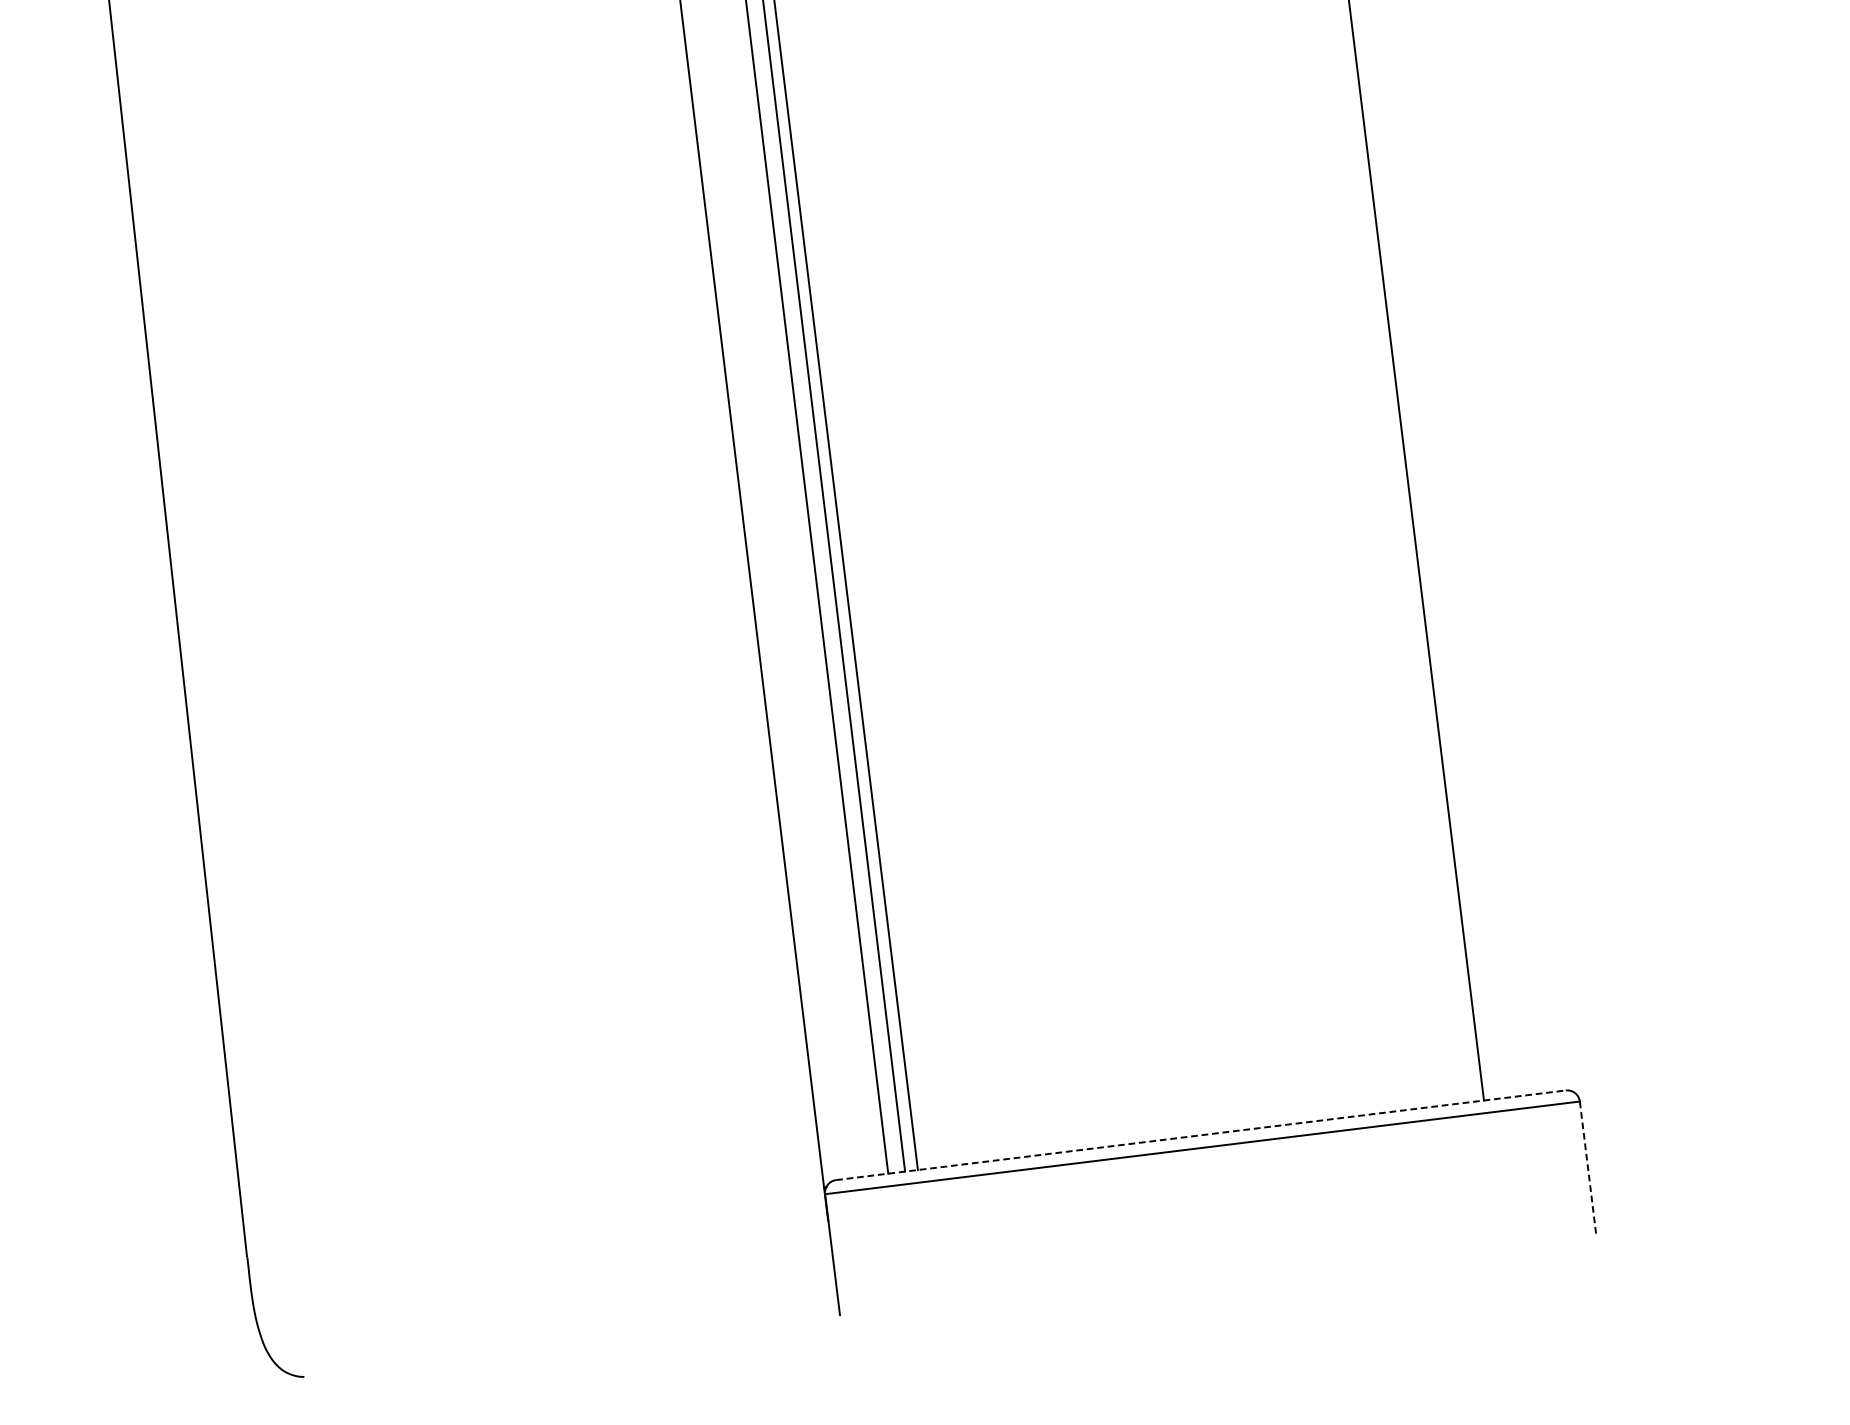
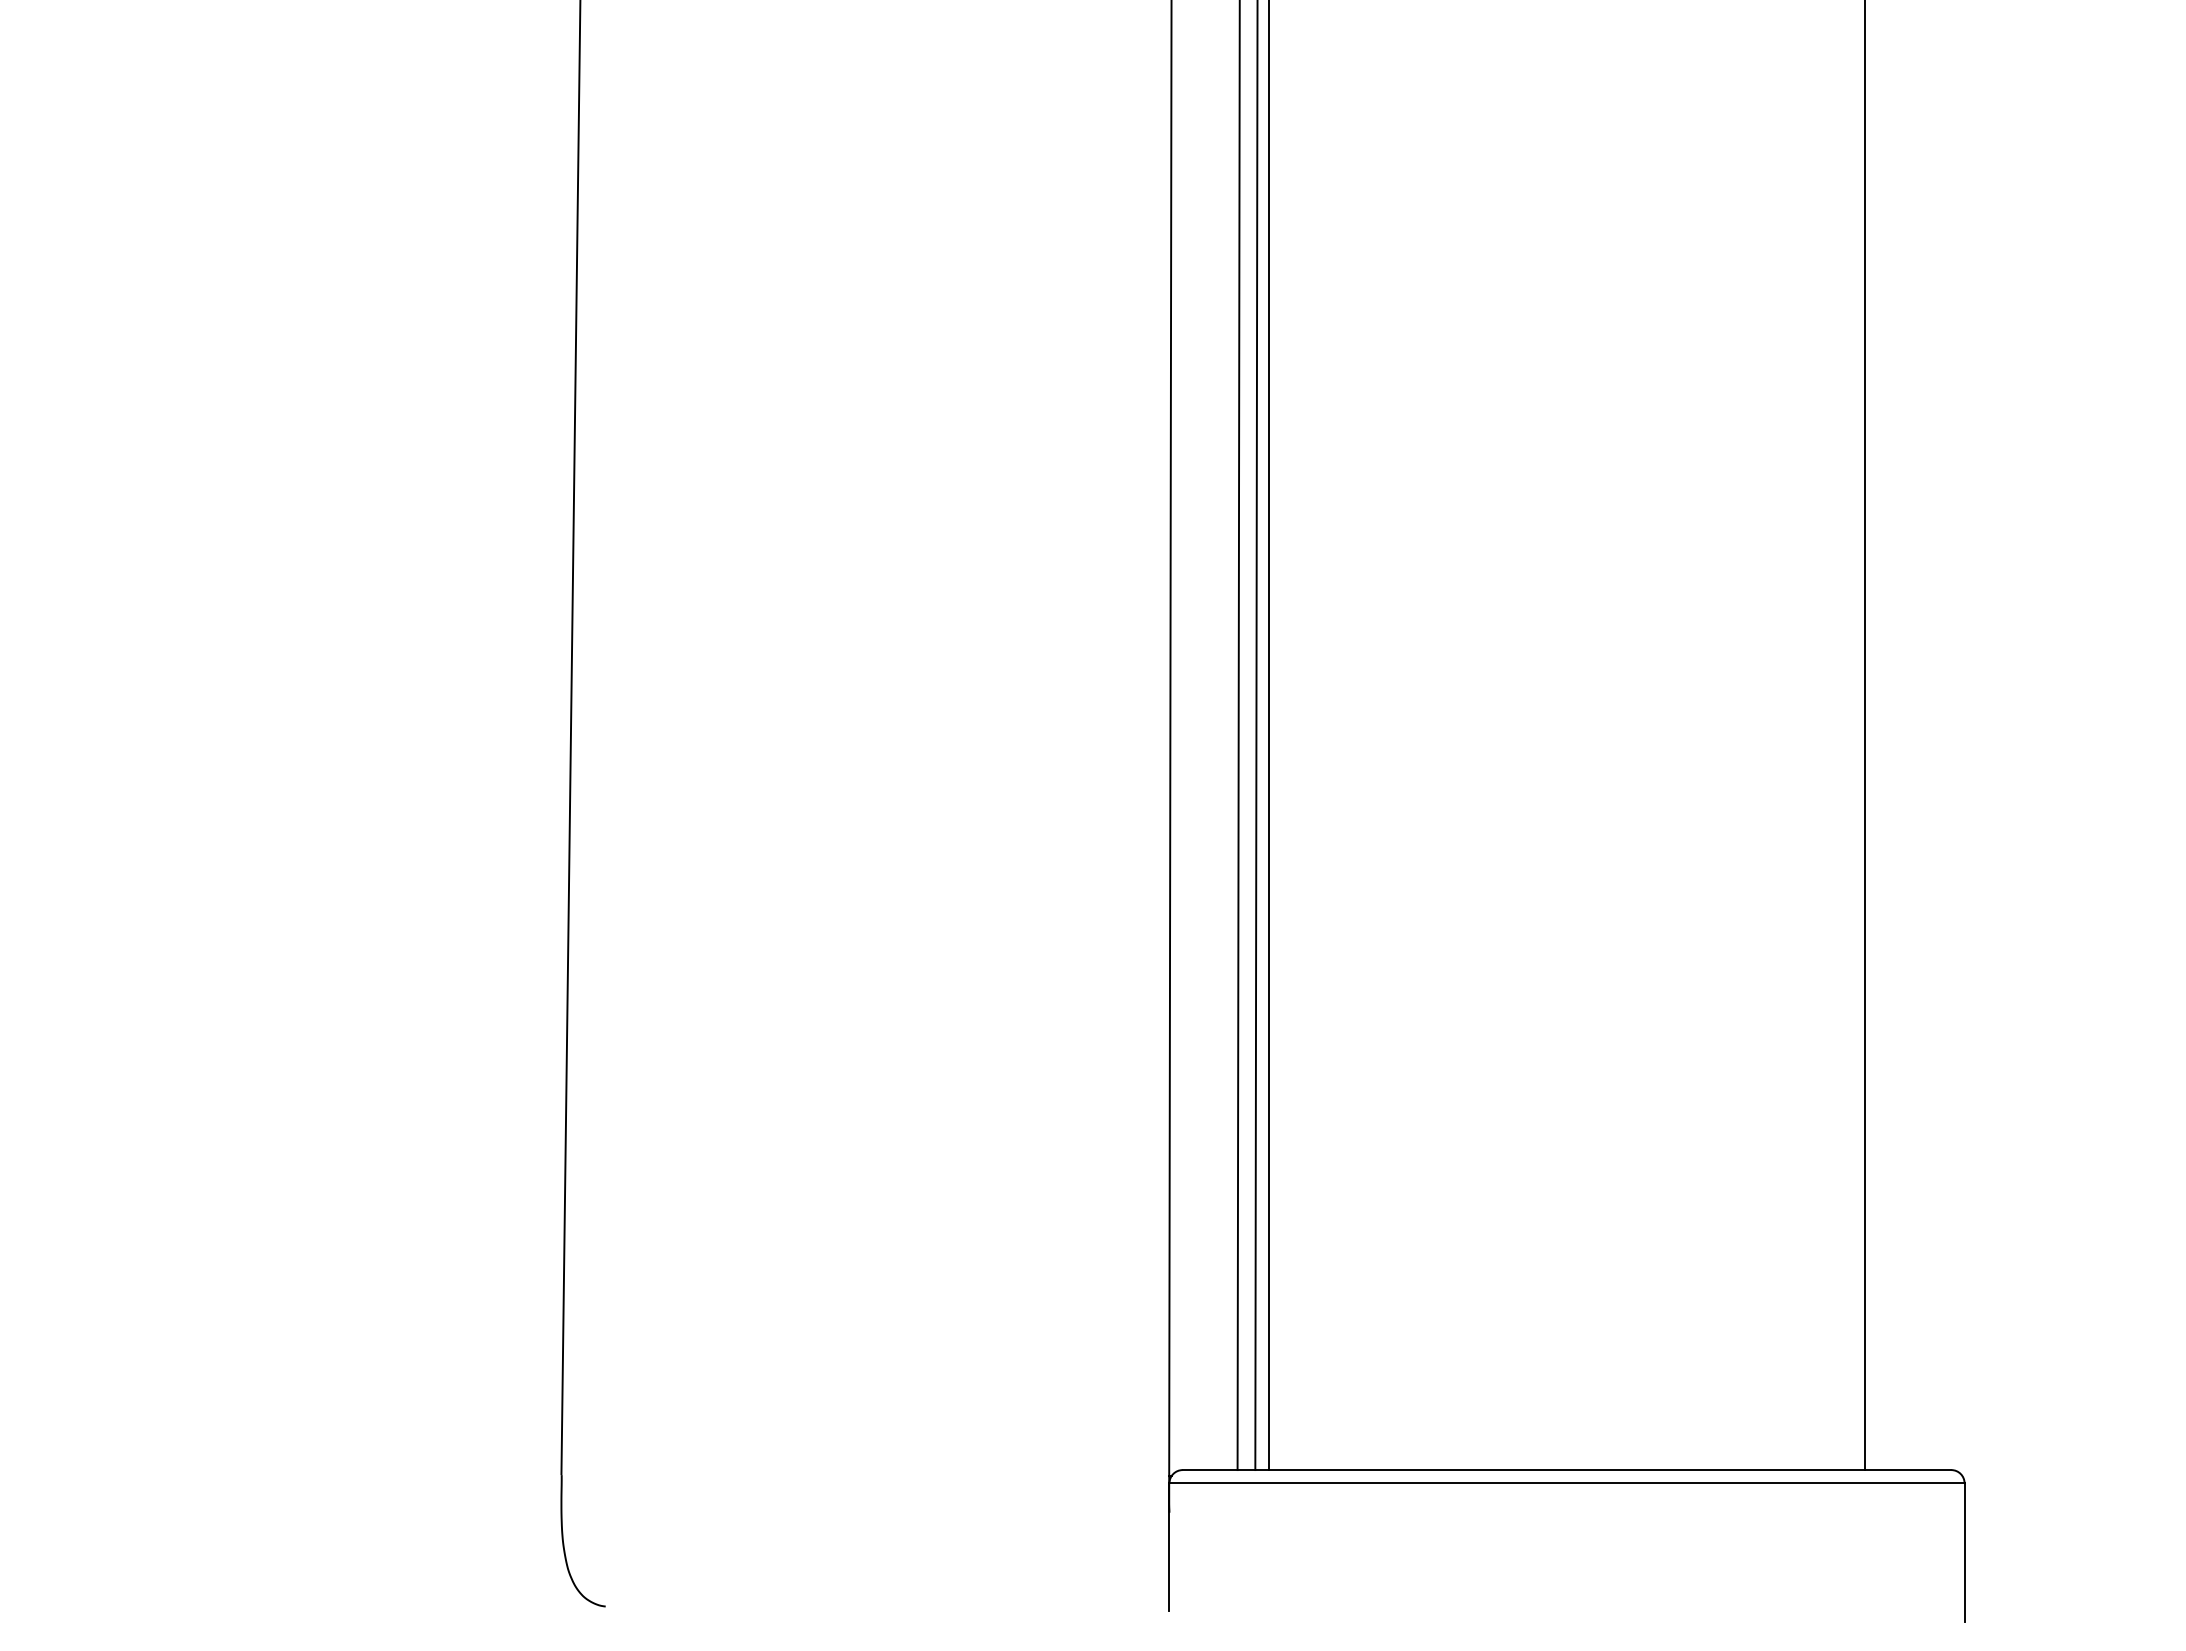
line: (1201, 1135) -> (1567, 1470), dashed -> solid
line: (1587, 1167) -> (1964, 1552), dashed -> solid

